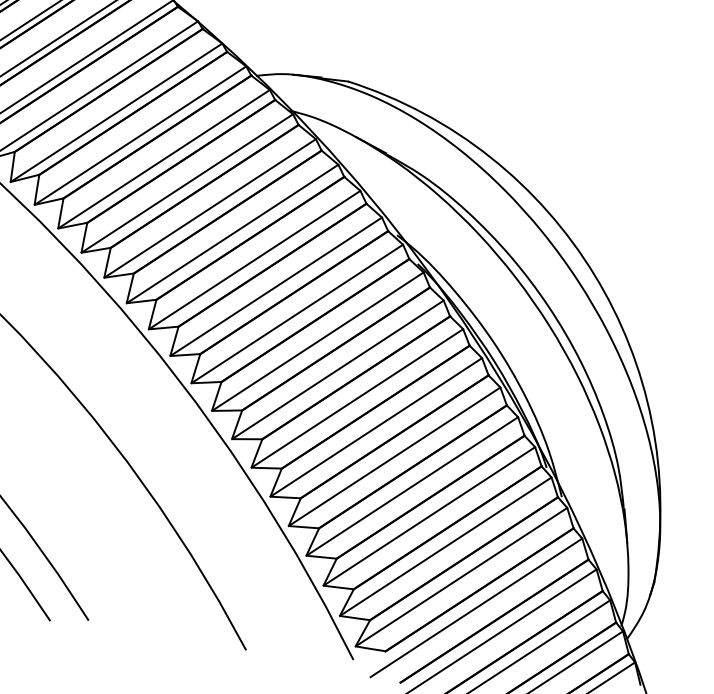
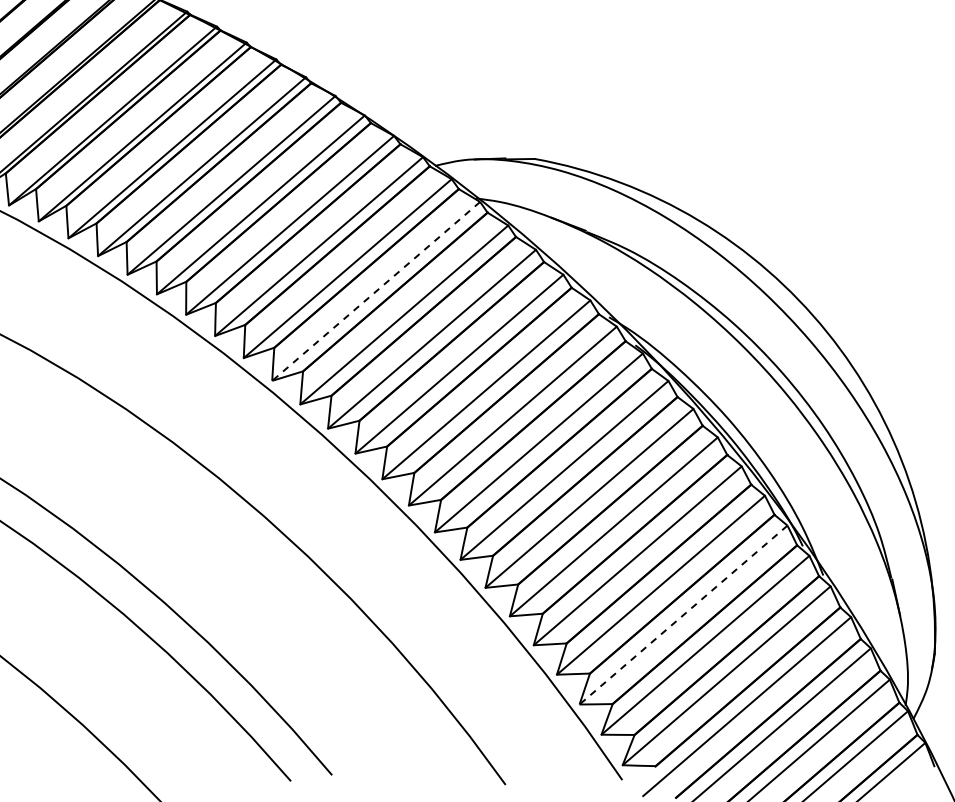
line: (186, 183) -> (375, 291), solid -> dashed
line: (429, 516) -> (683, 615), solid -> dashed

